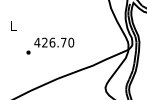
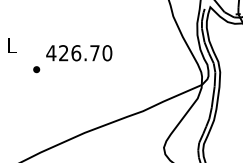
text: (50, 45) -> (73, 57), moved

